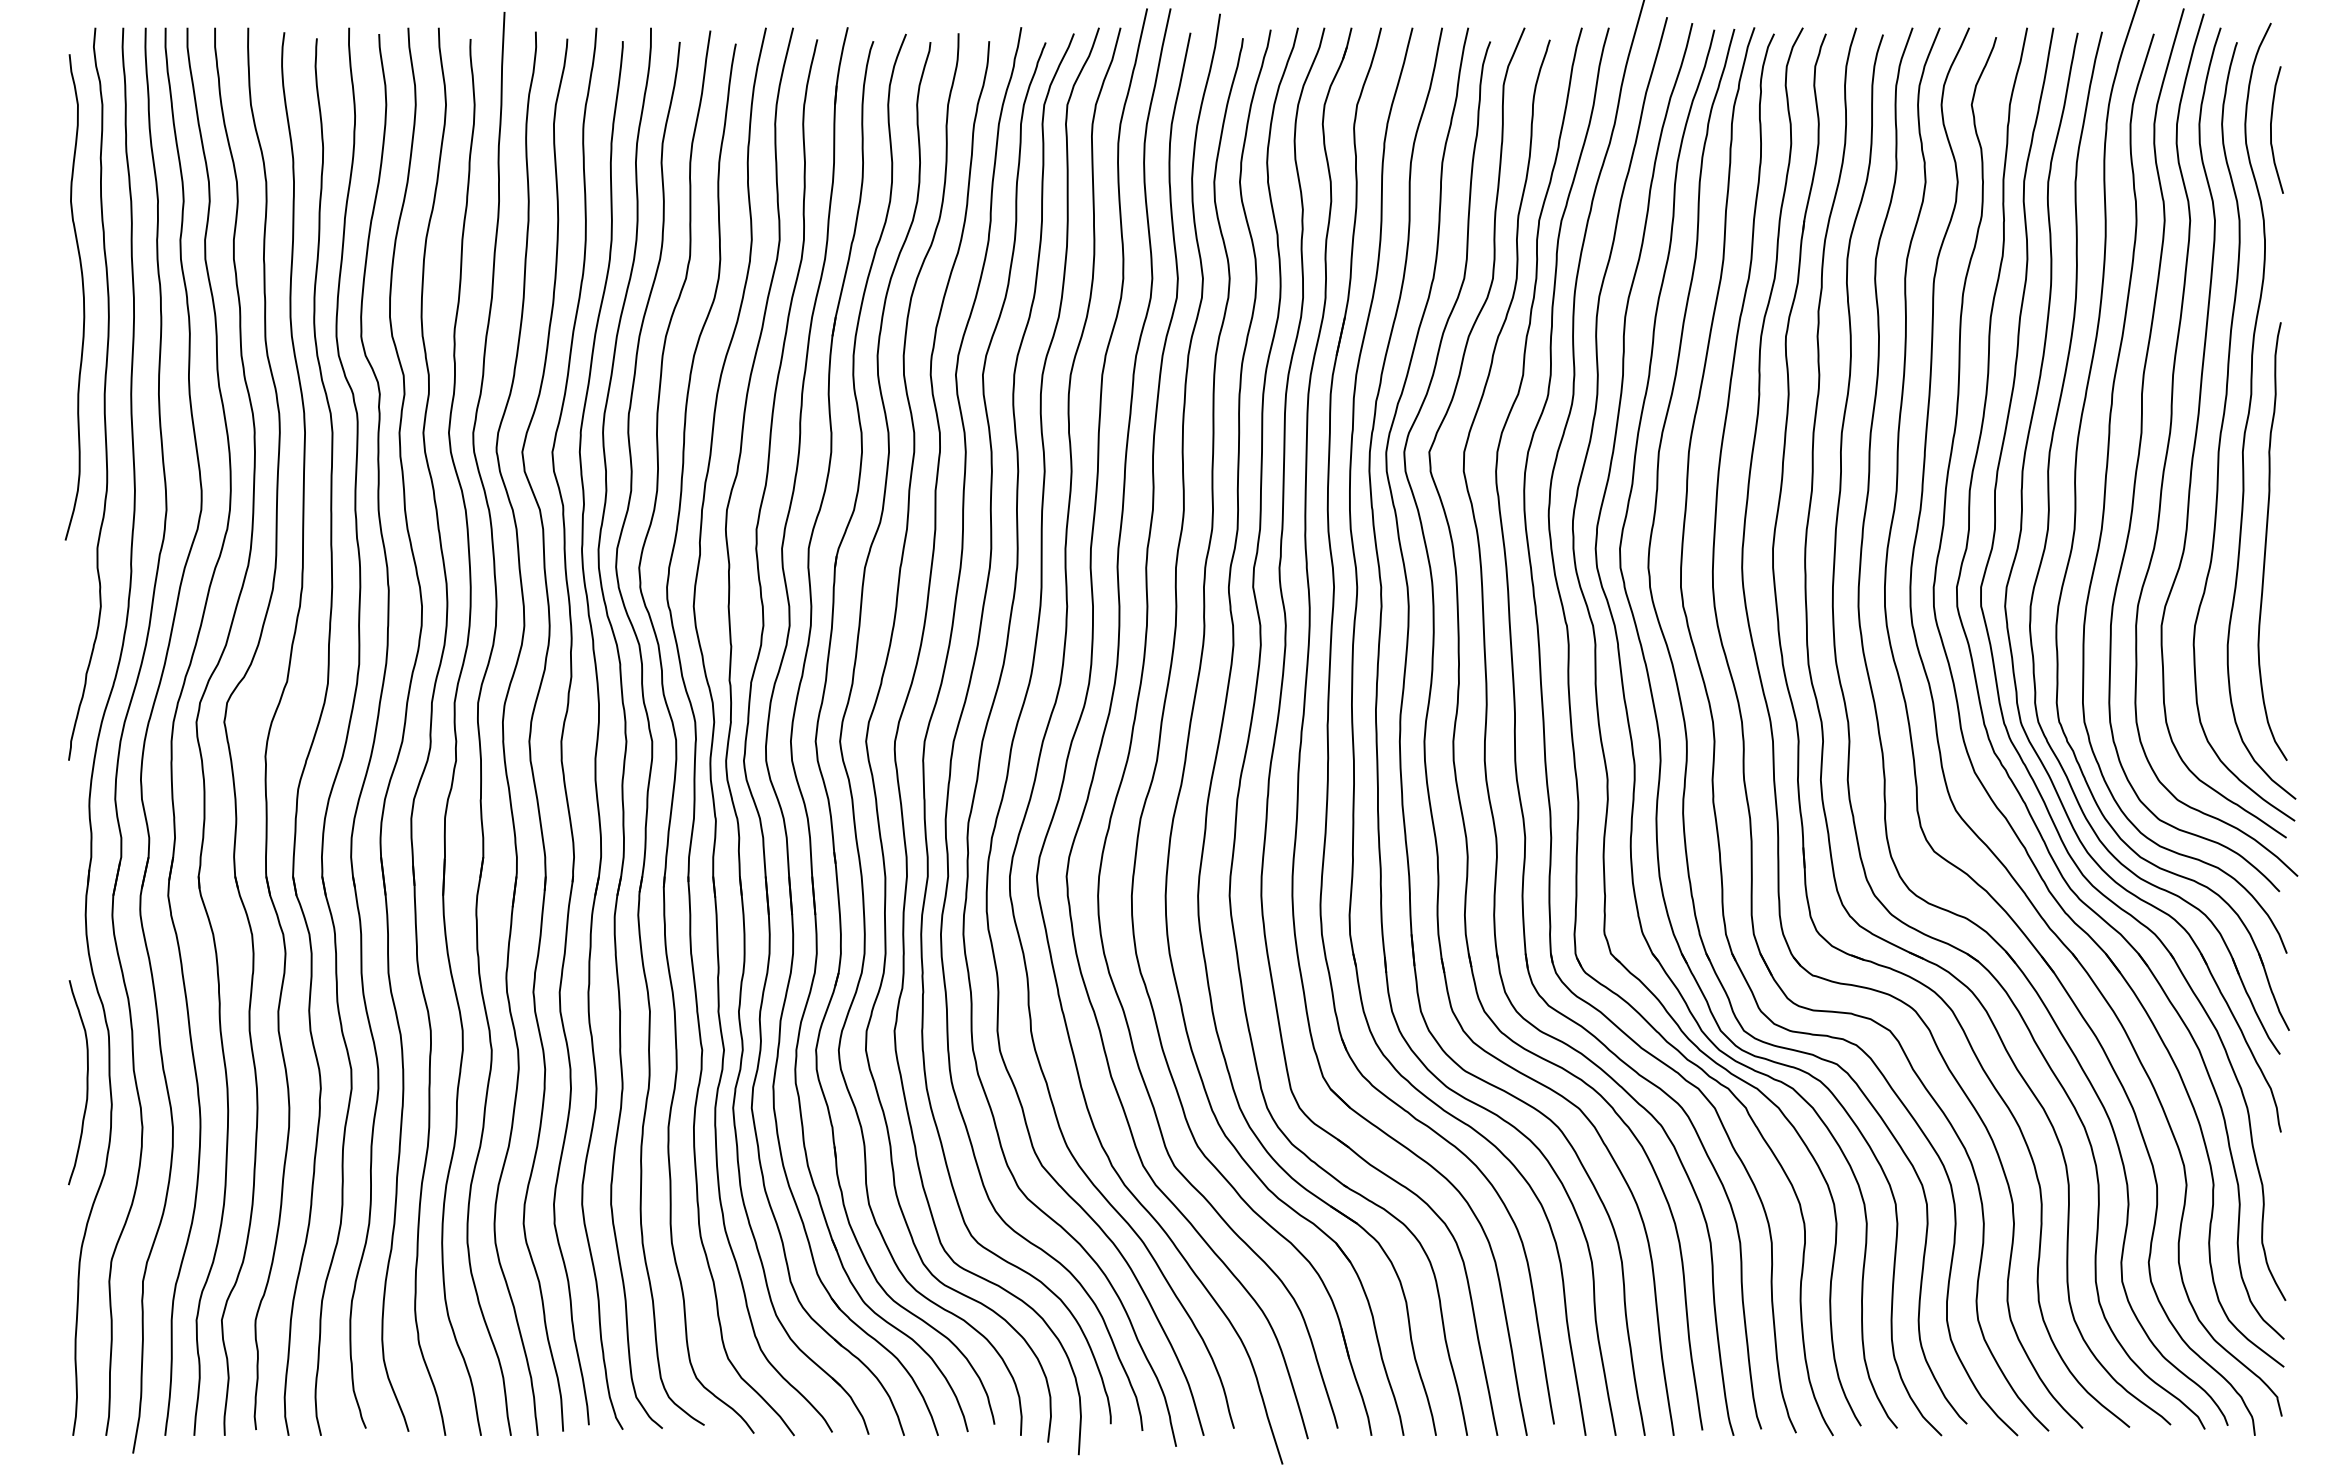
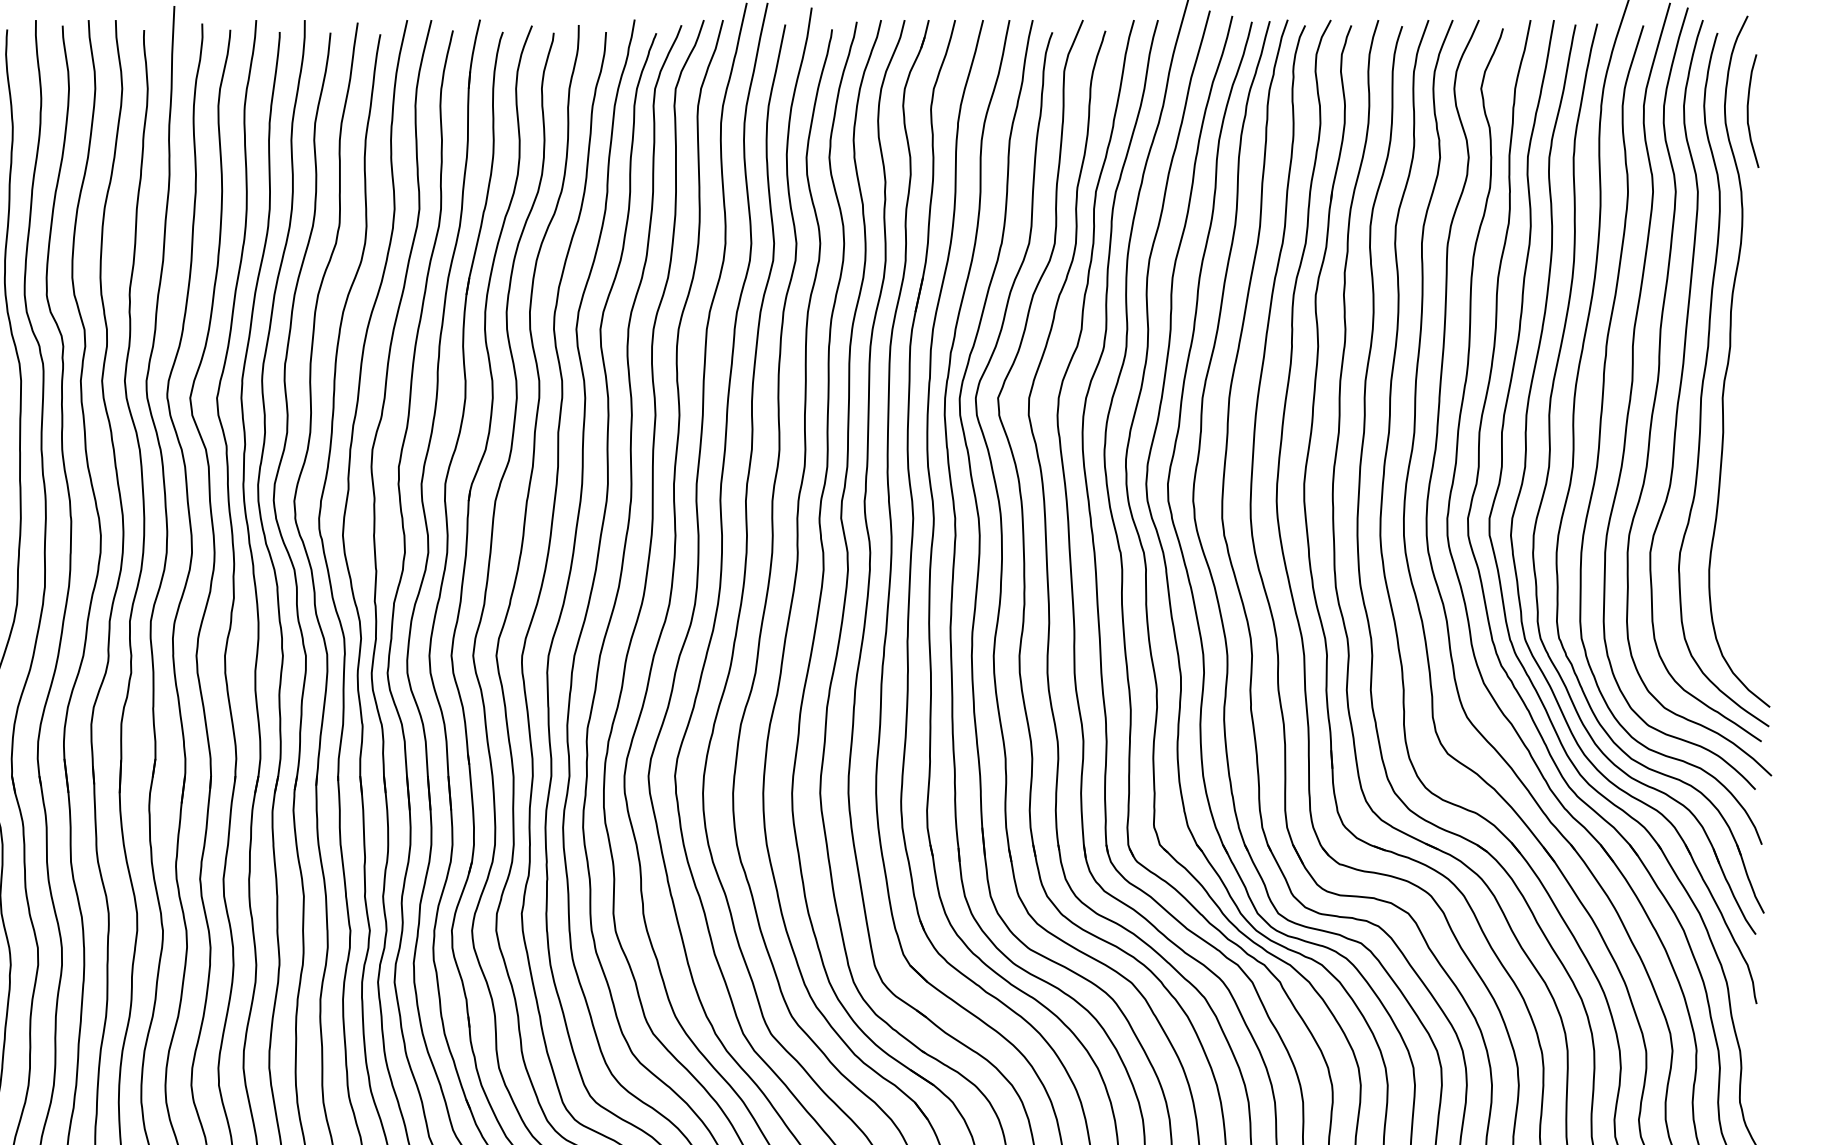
curve: (2266, 541) -> (1743, 477), removed

